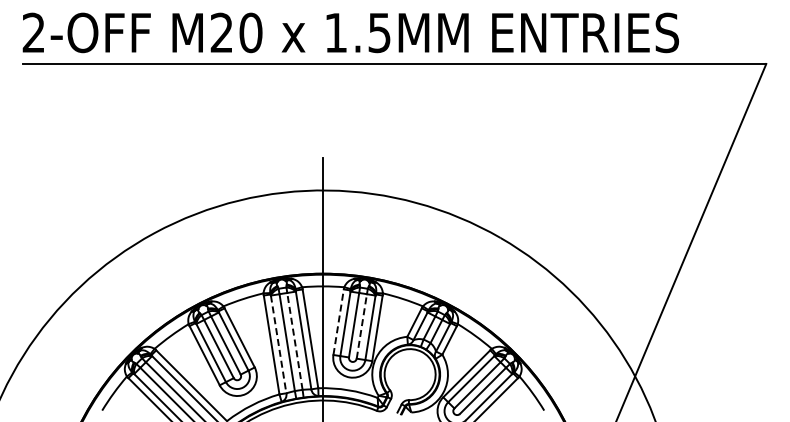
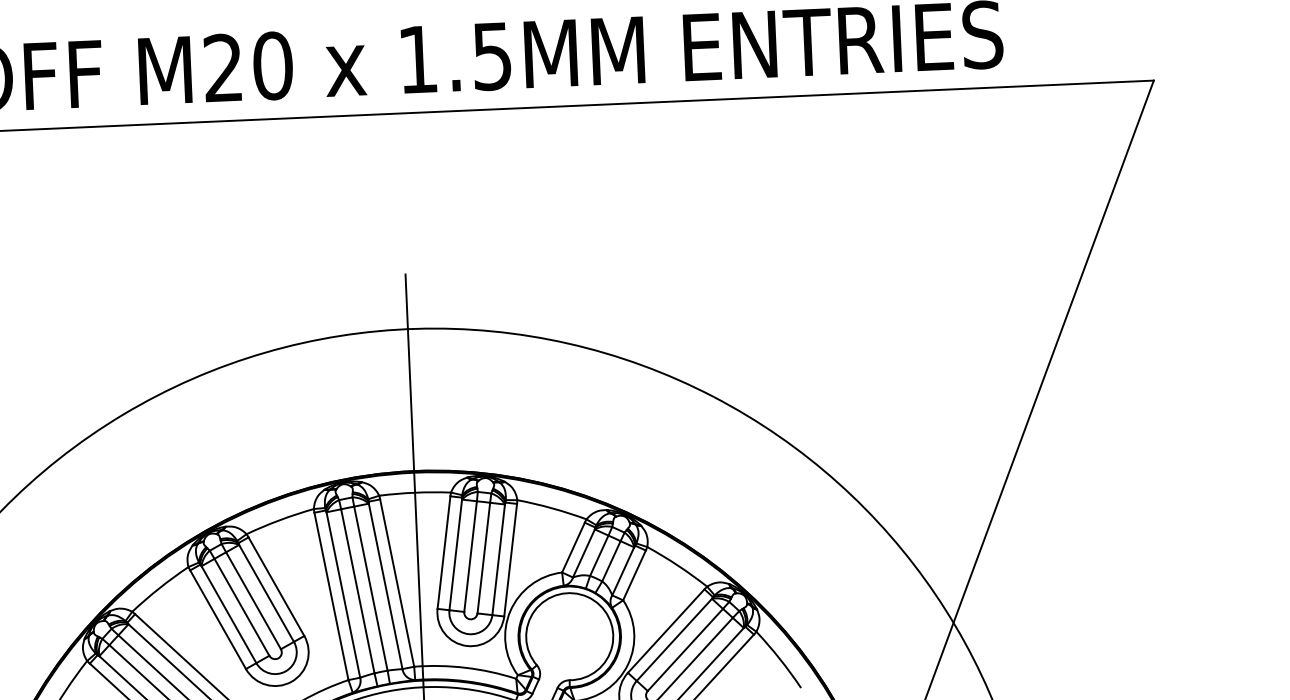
line: (338, 321) -> (443, 551), dashed -> solid
line: (361, 326) -> (483, 558), dashed -> solid
line: (294, 340) -> (370, 587), dashed -> solid
line: (278, 344) -> (343, 595), dashed -> solid

